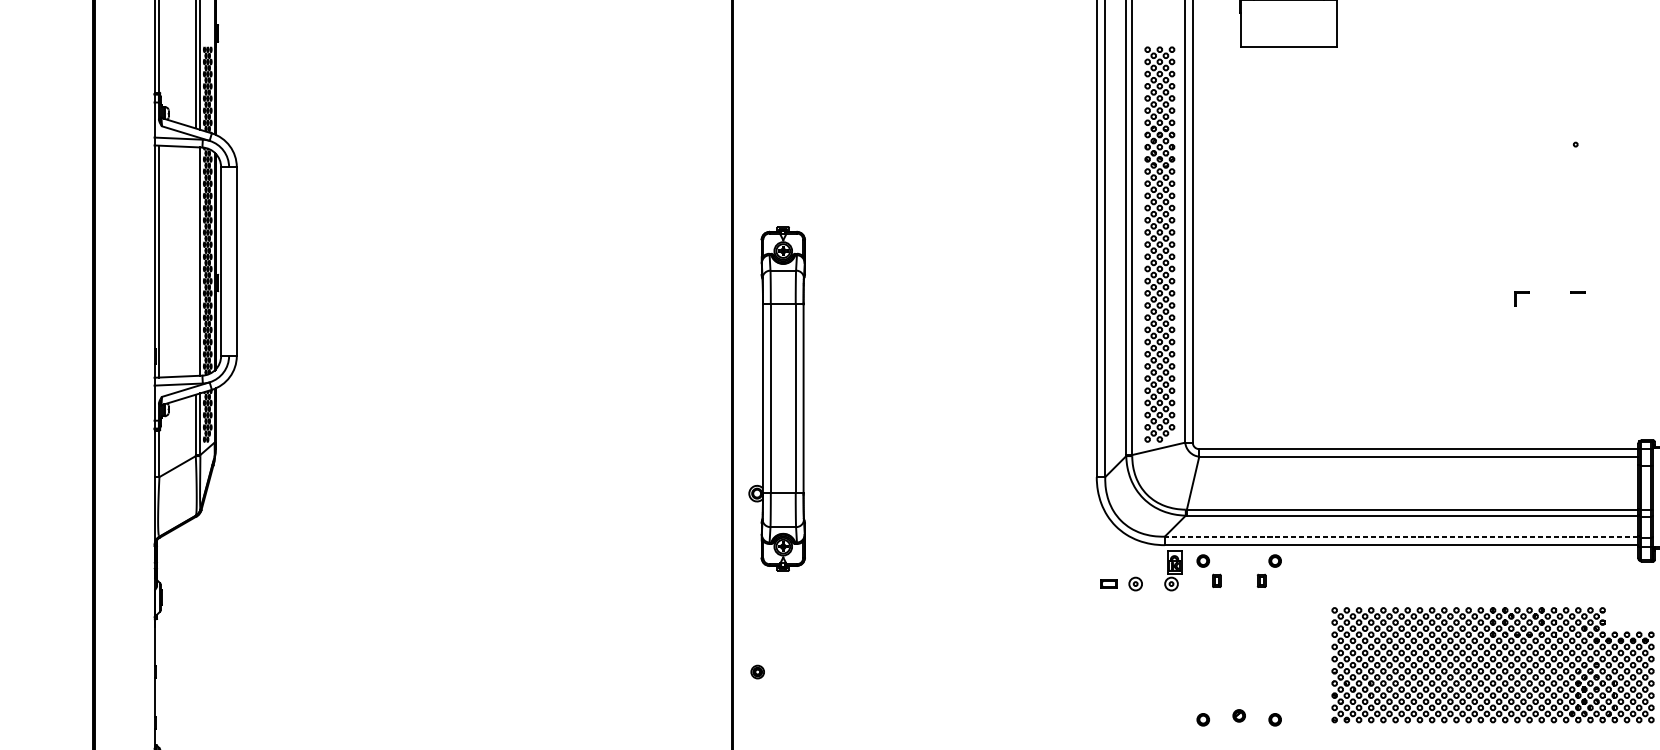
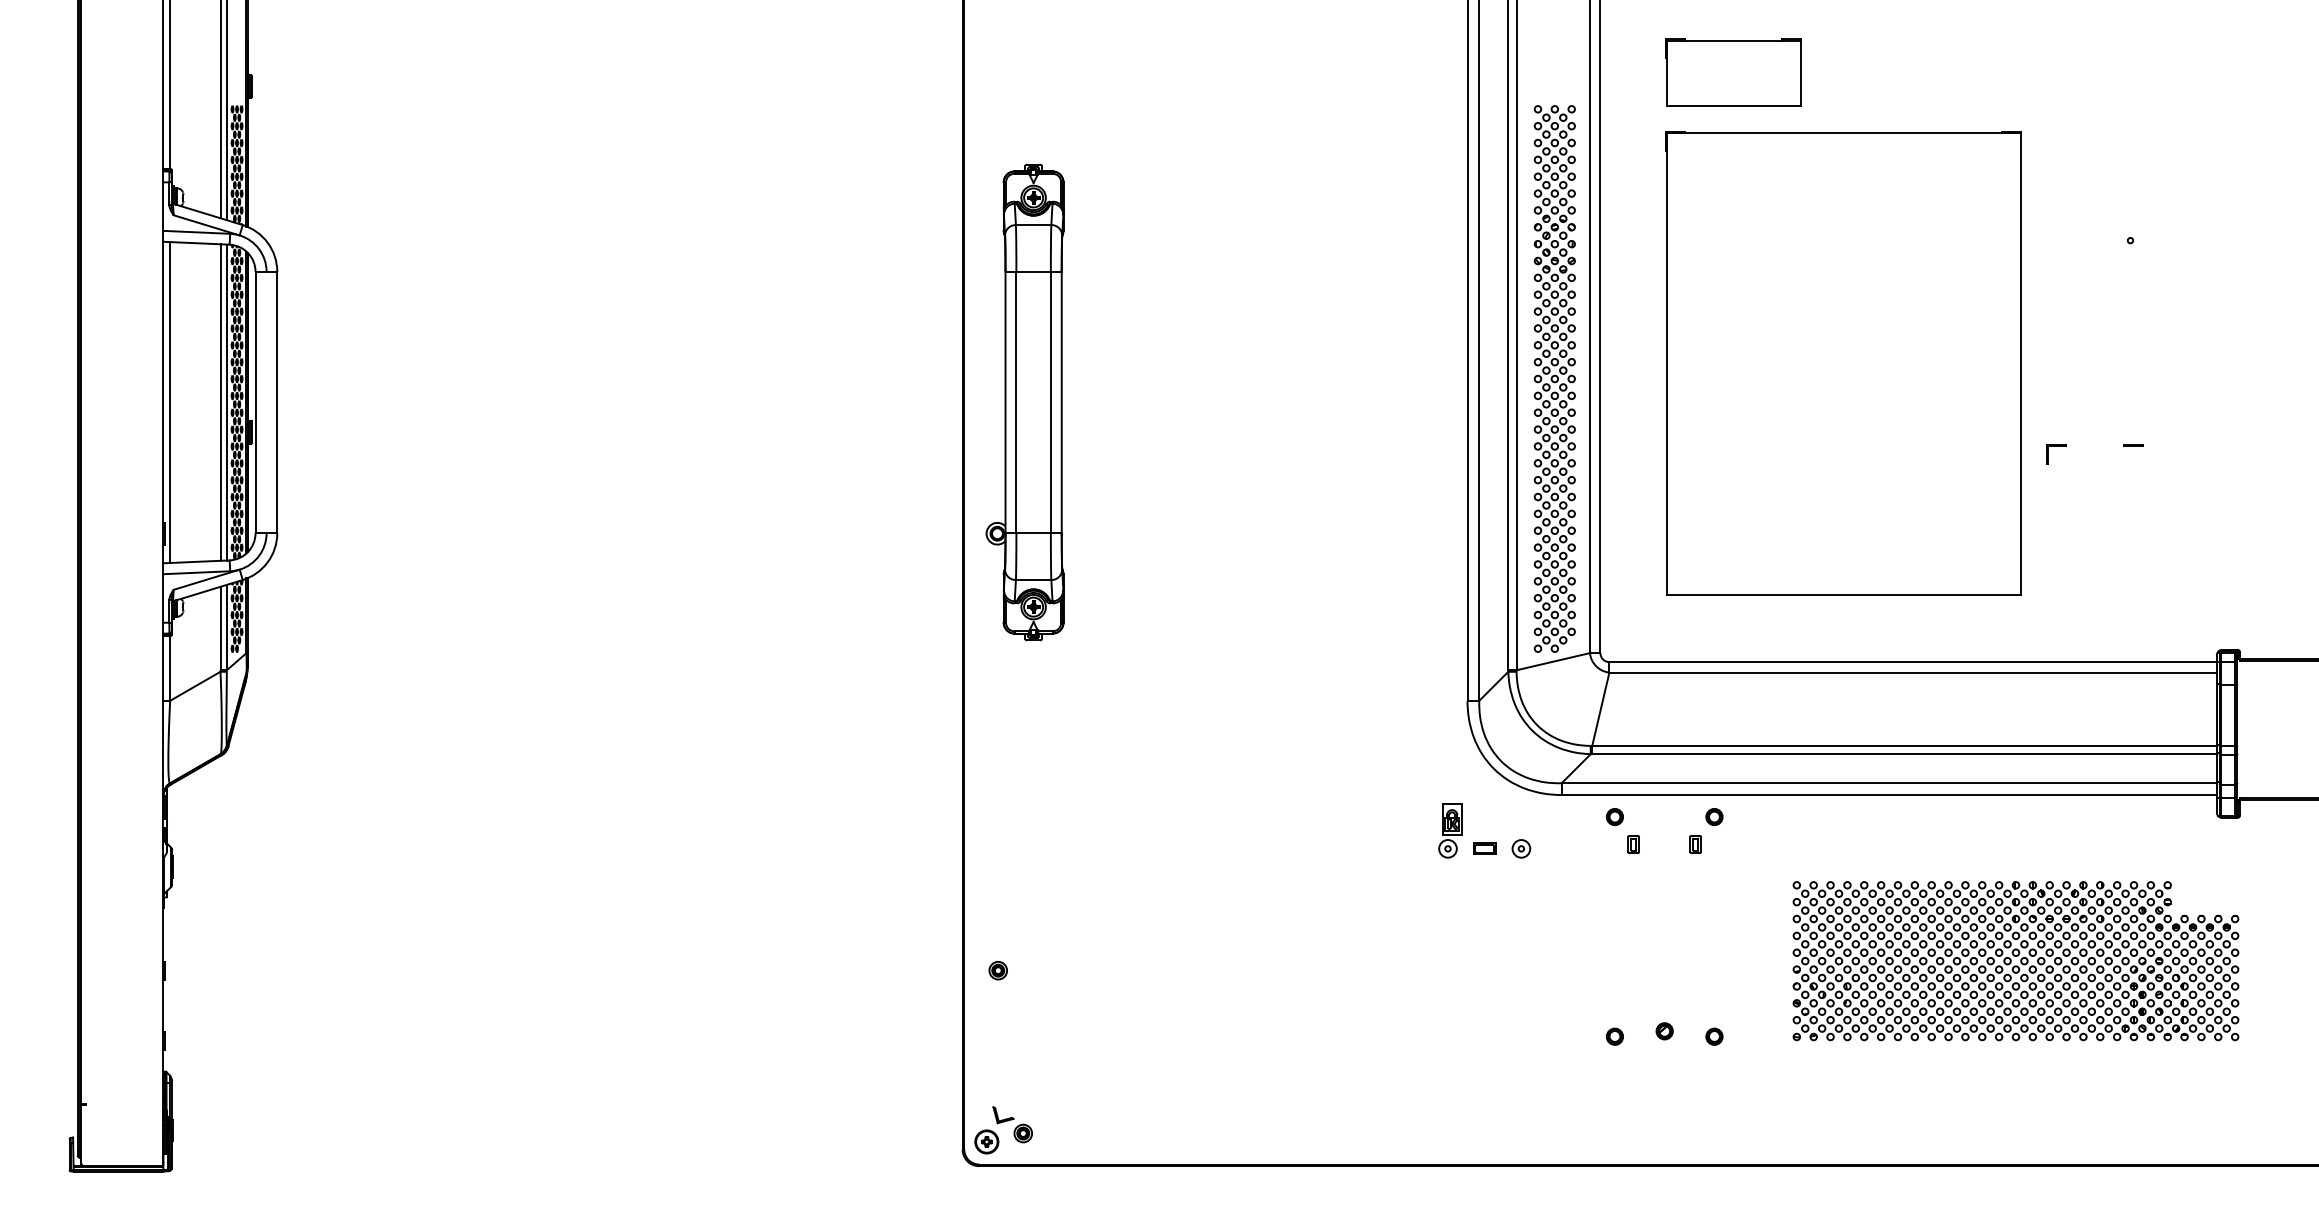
part: (1368, 233) -> (1843, 363), added
line: (195, 261) -> (220, 402), added
part: (776, 398) -> (1024, 402), moved
line: (1401, 536) -> (1889, 783), dashed -> solid
part: (1173, 570) -> (1450, 830), moved

